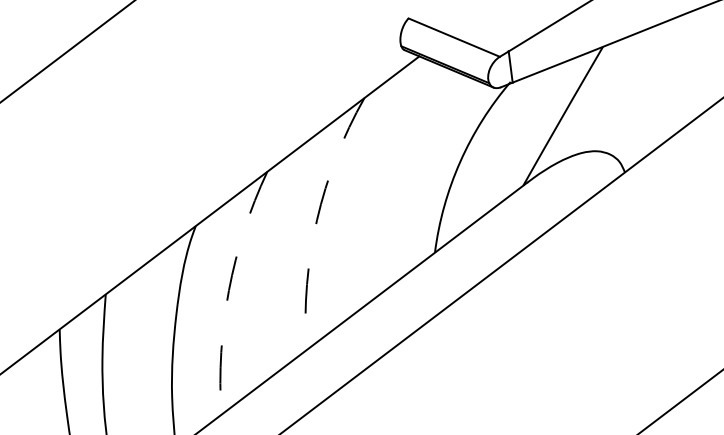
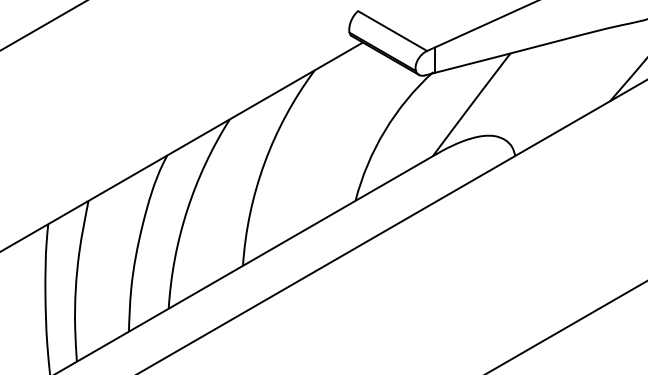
arc: (316, 219) -> (264, 162), dashed -> solid
arc: (229, 290) -> (187, 210), dashed -> solid

